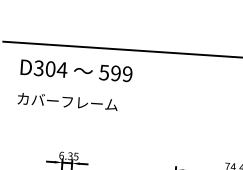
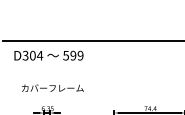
text: (67, 100) -> (52, 87), moved

